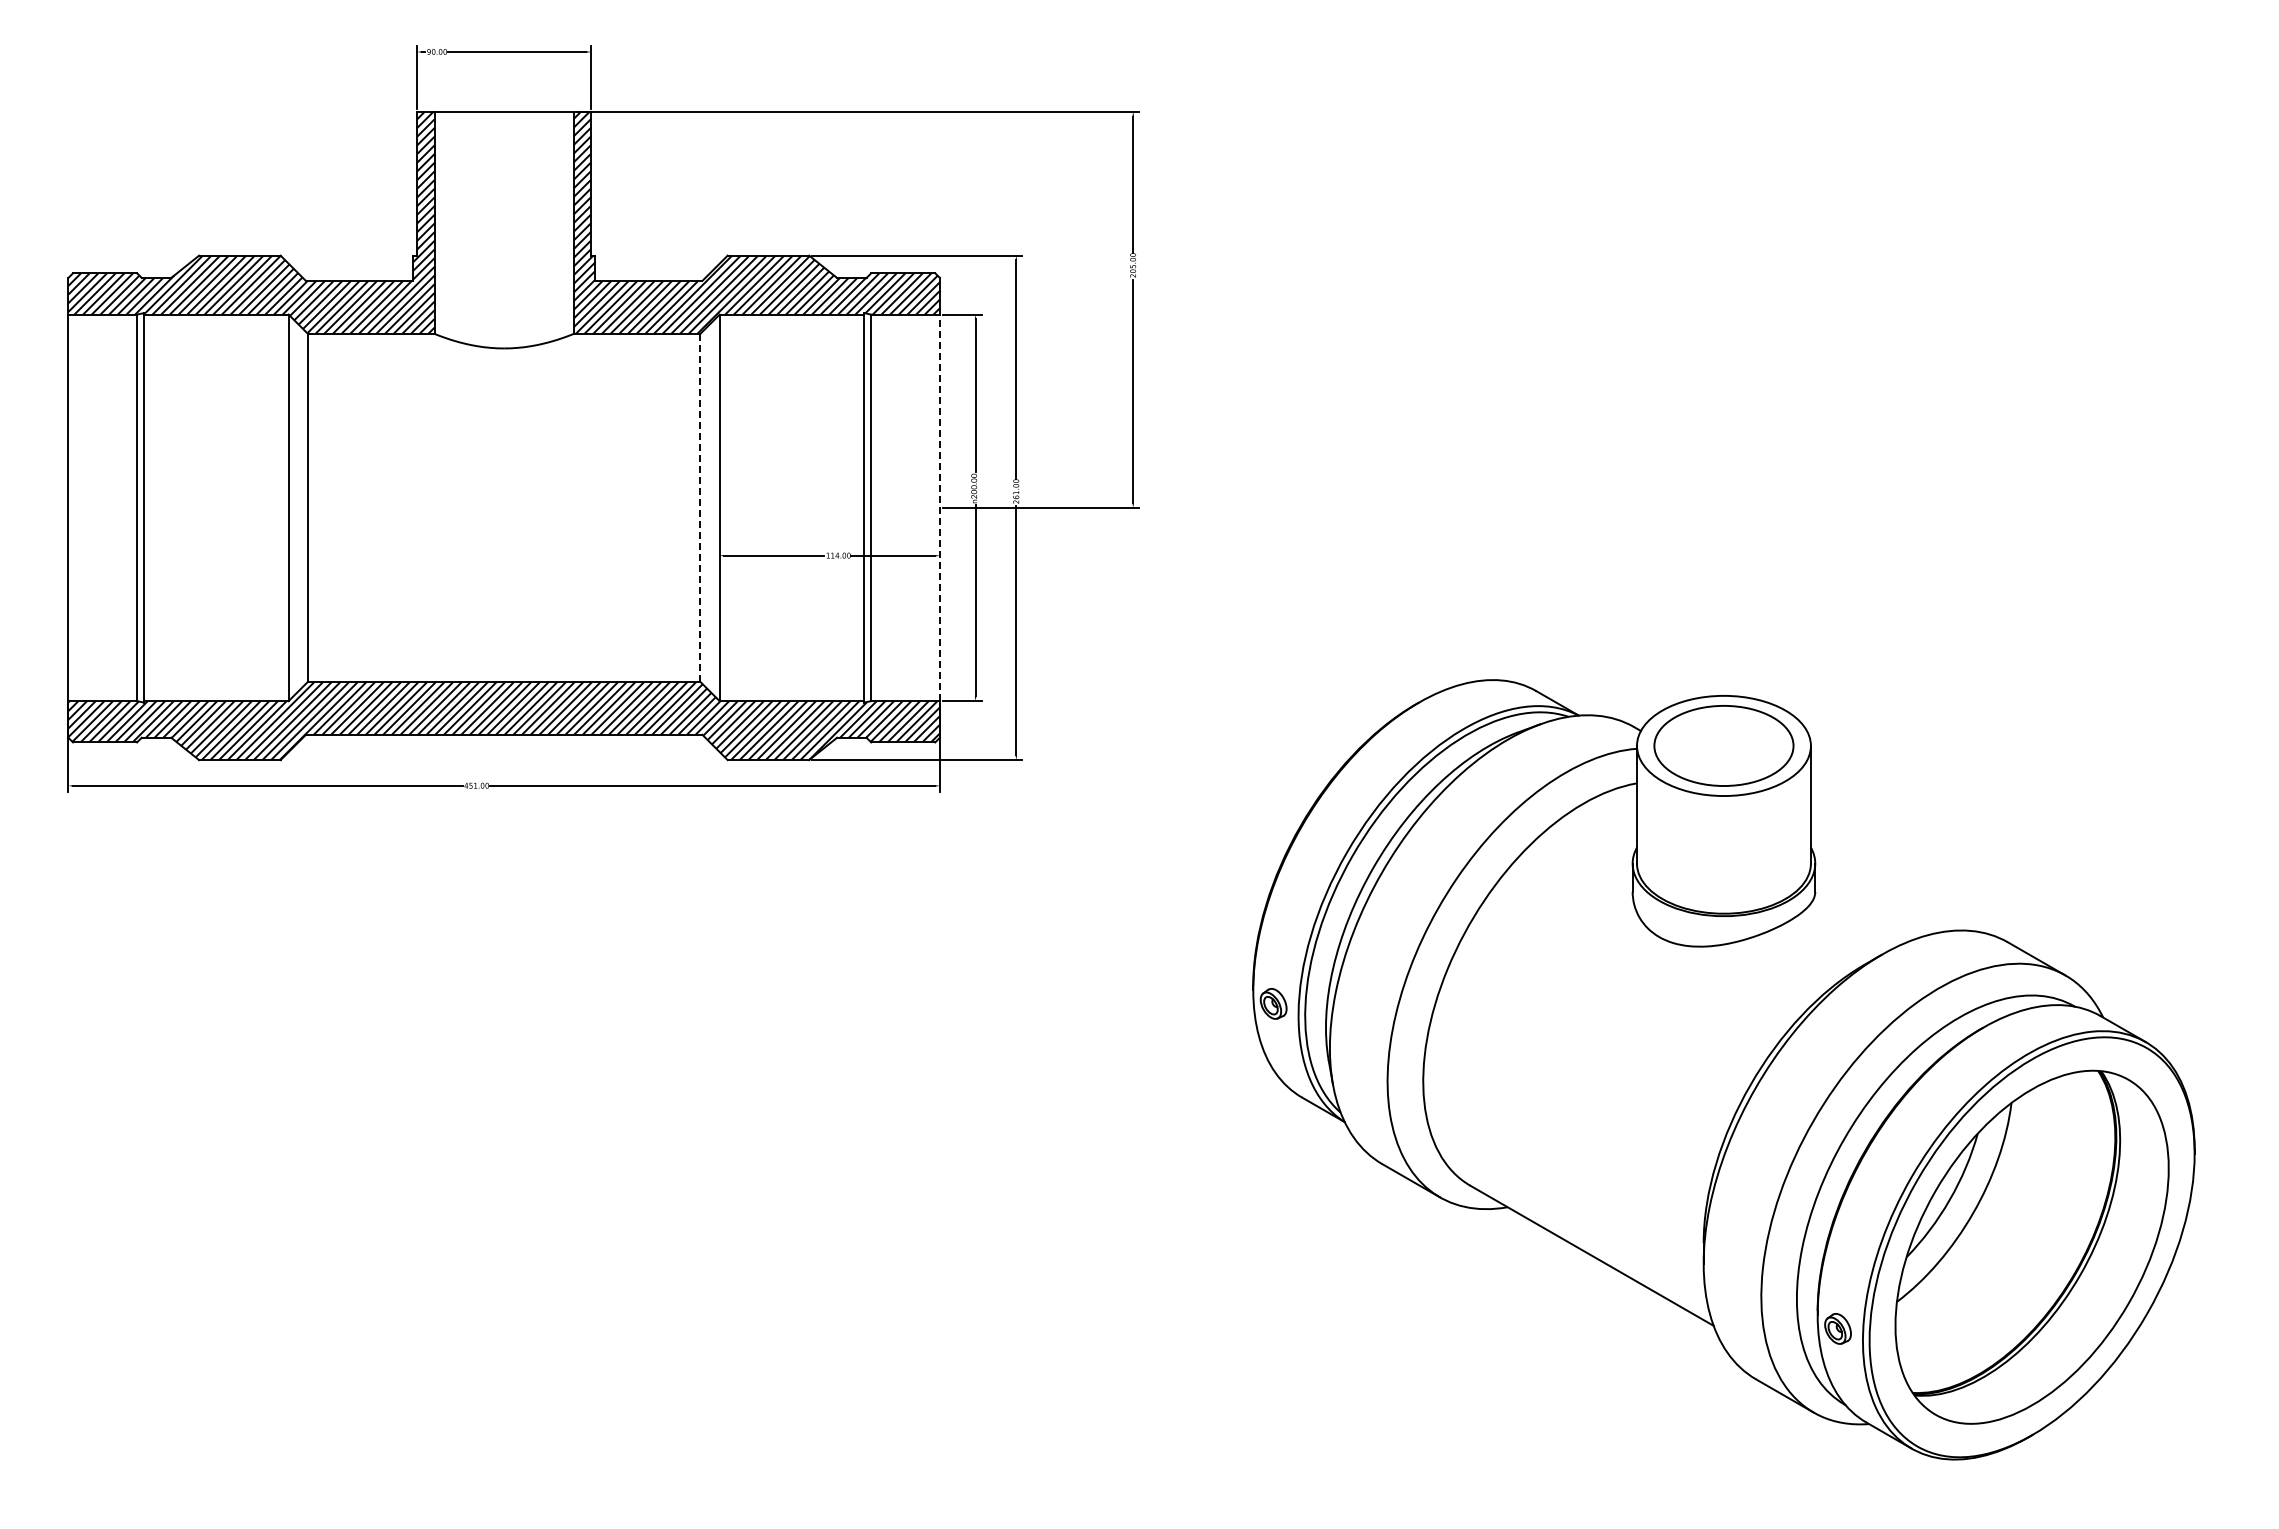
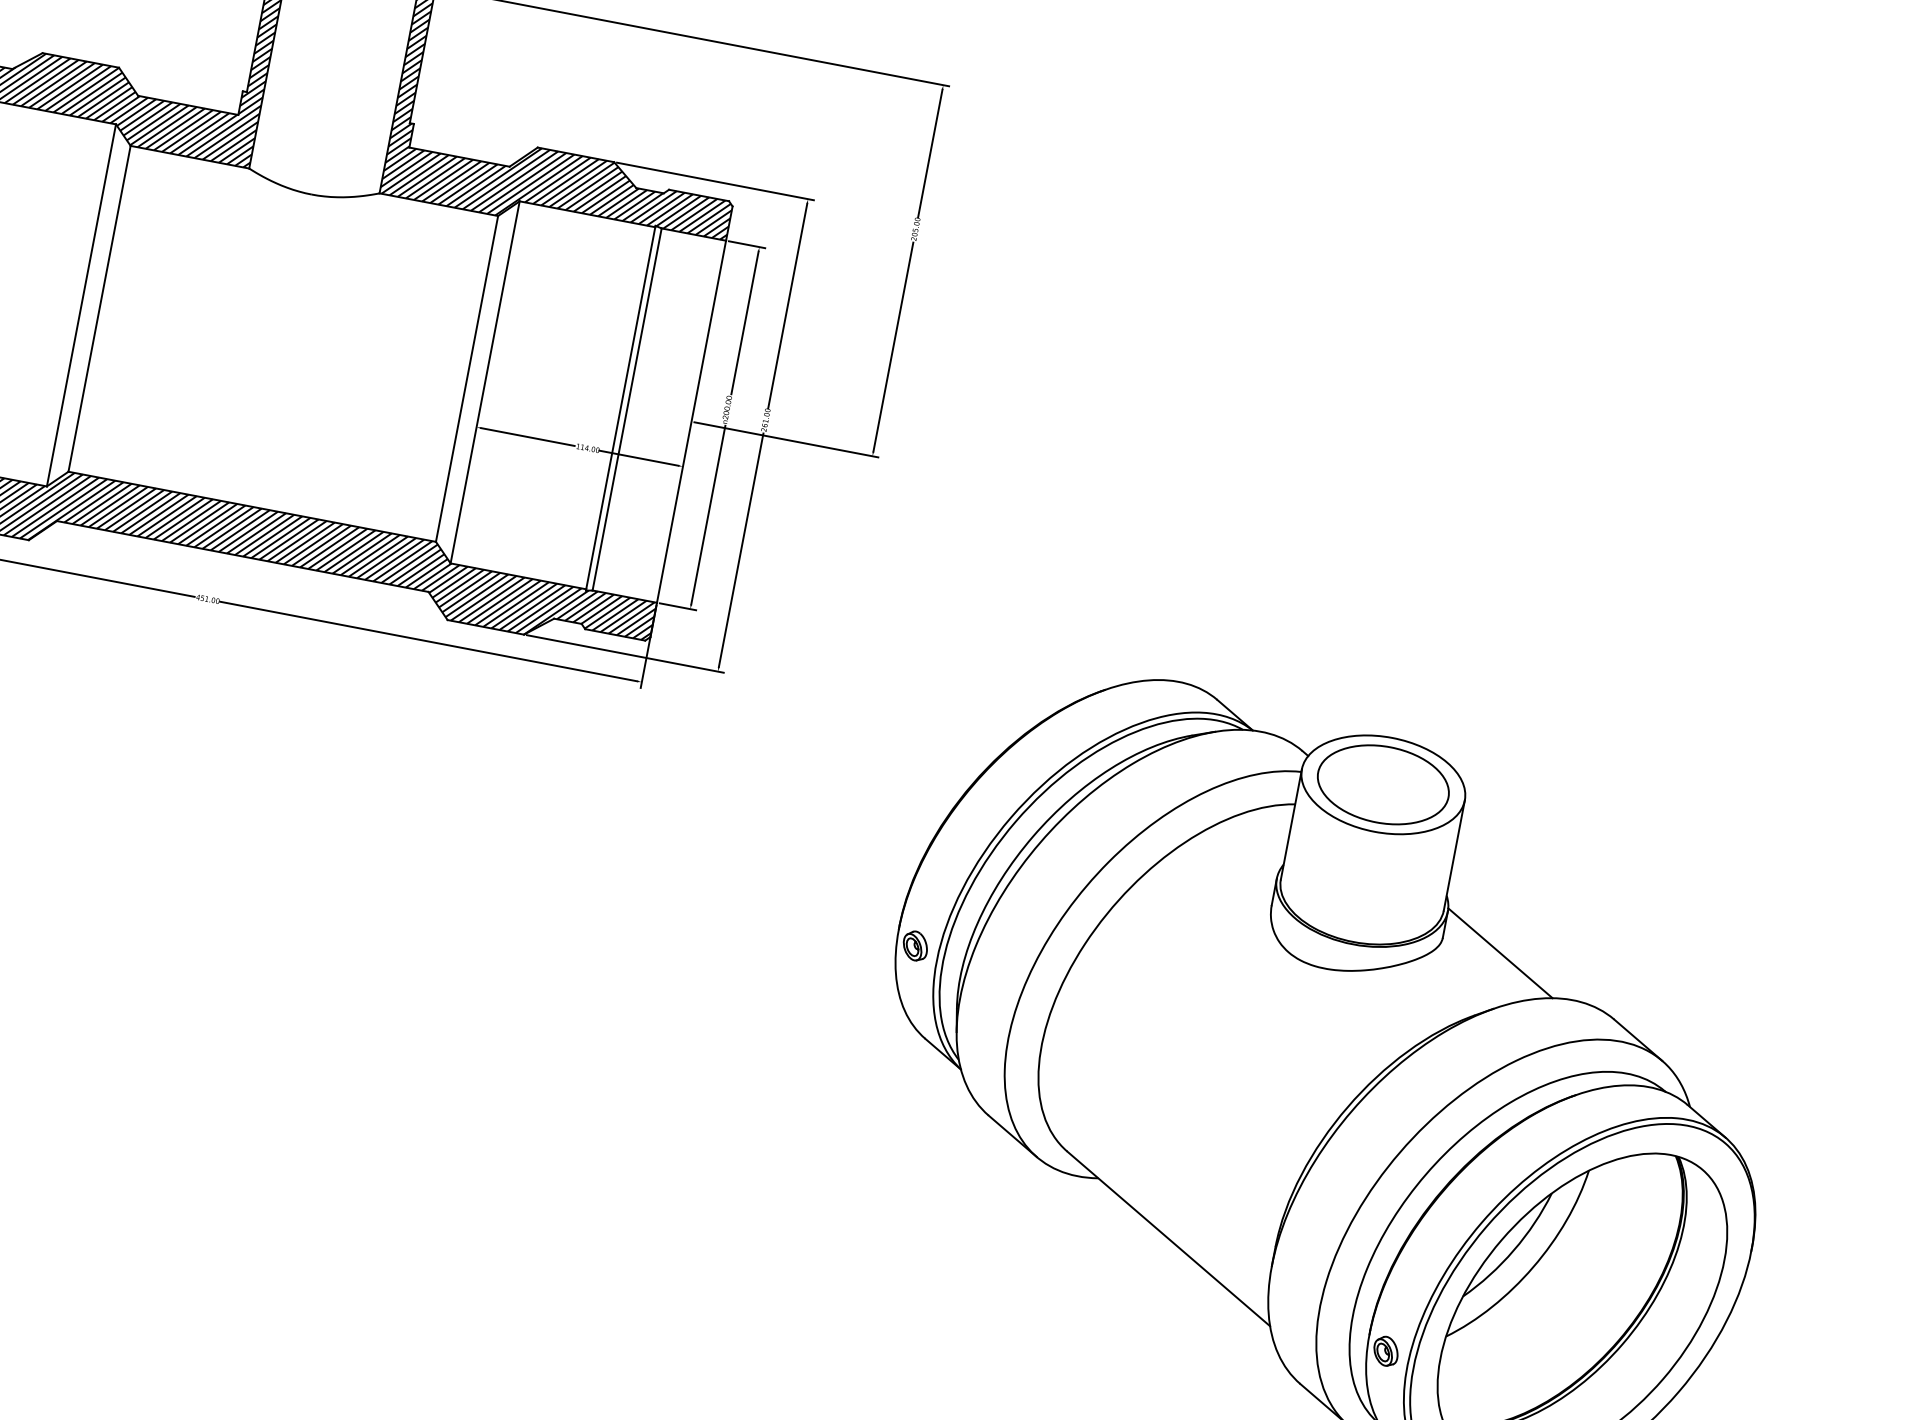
line: (700, 507) -> (467, 378), dashed -> solid
line: (939, 507) -> (691, 421), dashed -> solid
line: (1877, 896) -> (1500, 953), added

